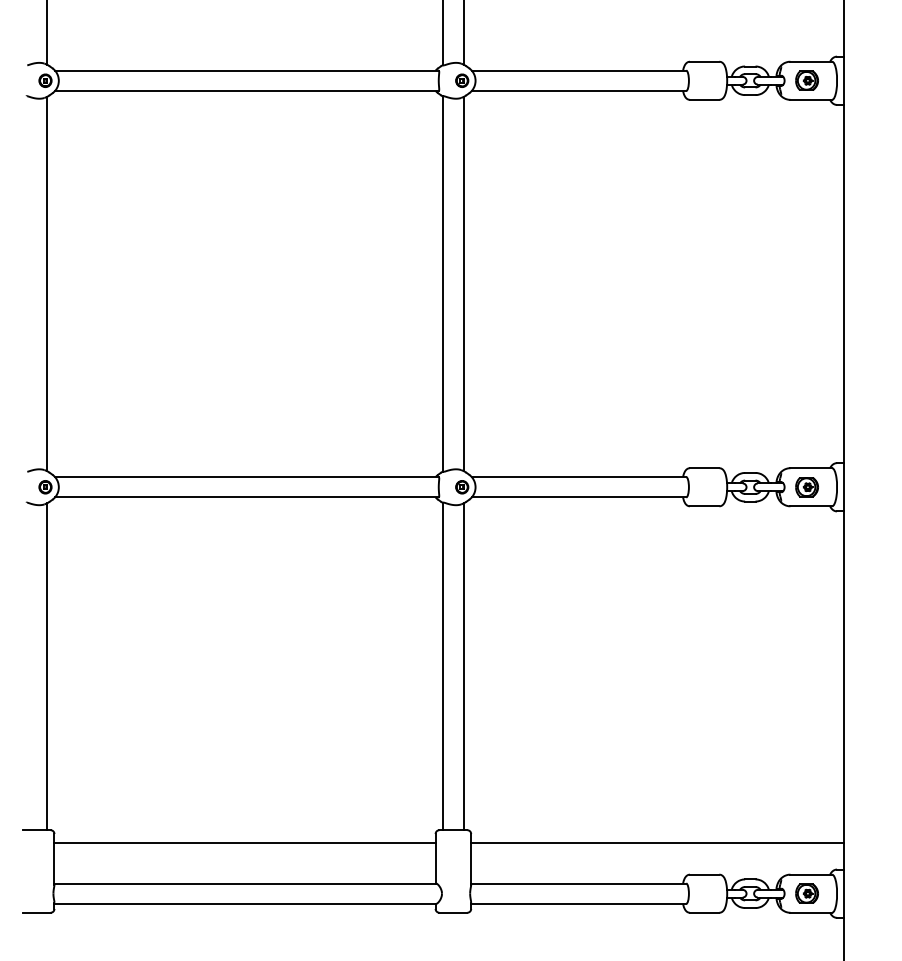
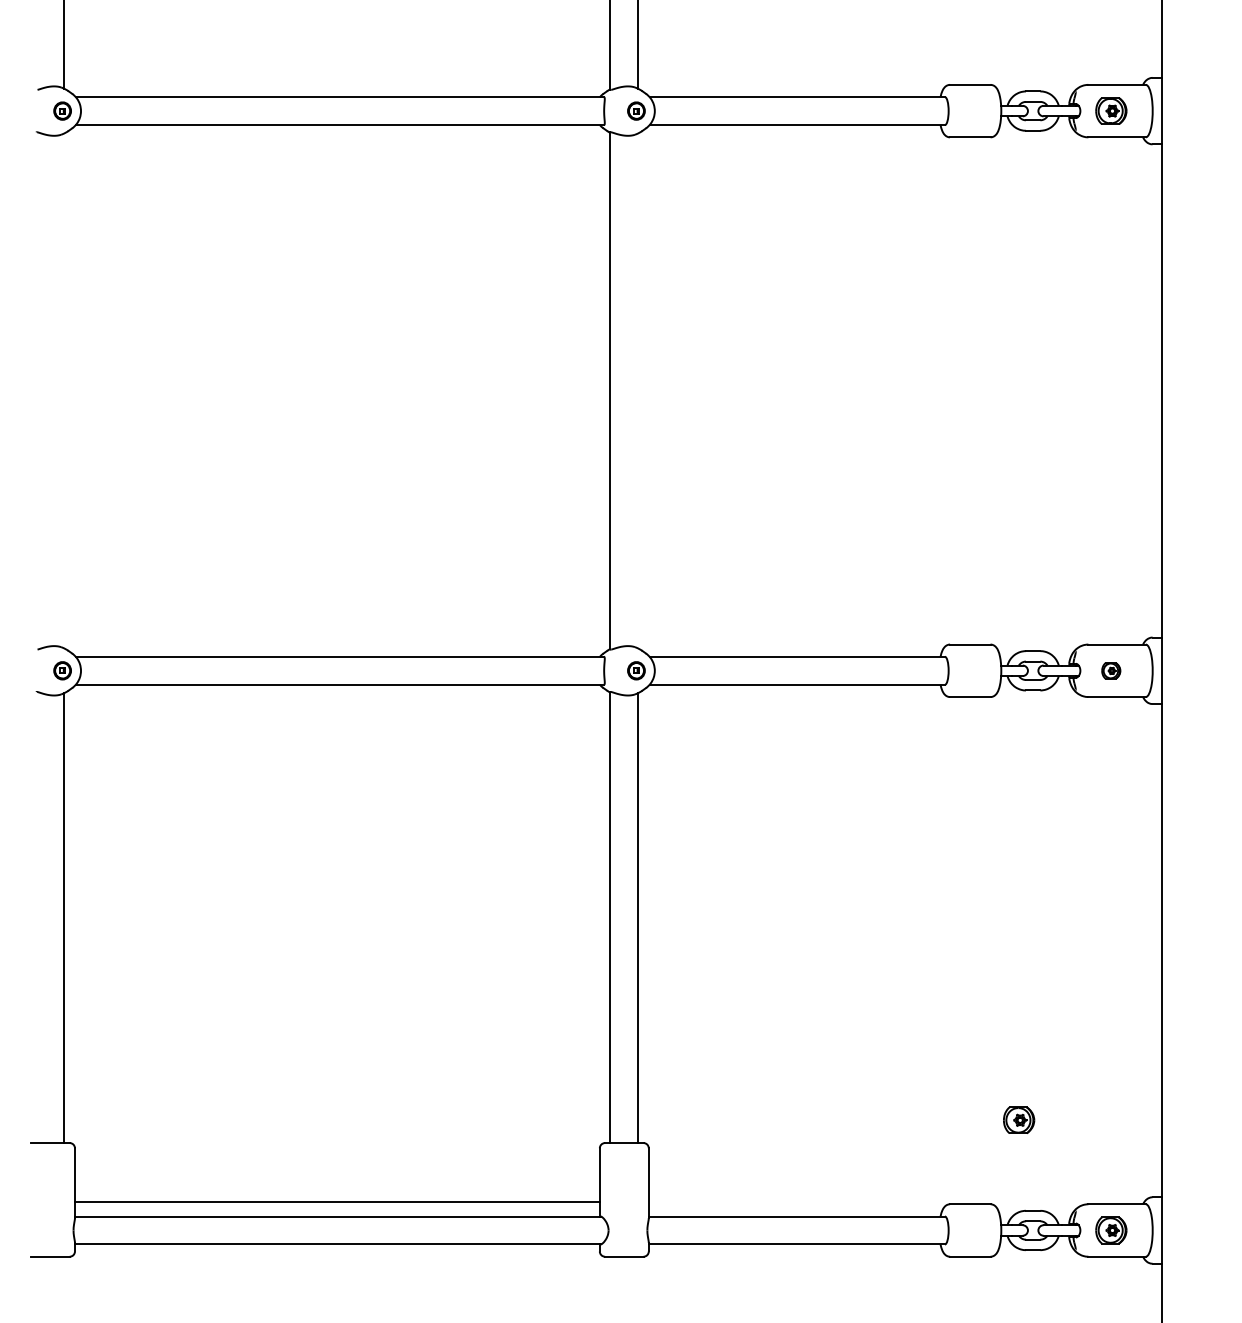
line: (46, 283) -> (64, 390), removed
line: (463, 283) -> (638, 390), removed
part: (806, 487) -> (1110, 671), size x0.6
part: (739, 813) -> (1018, 1120), added
line: (244, 842) -> (336, 1201), moved
line: (657, 842) -> (905, 1159), removed

